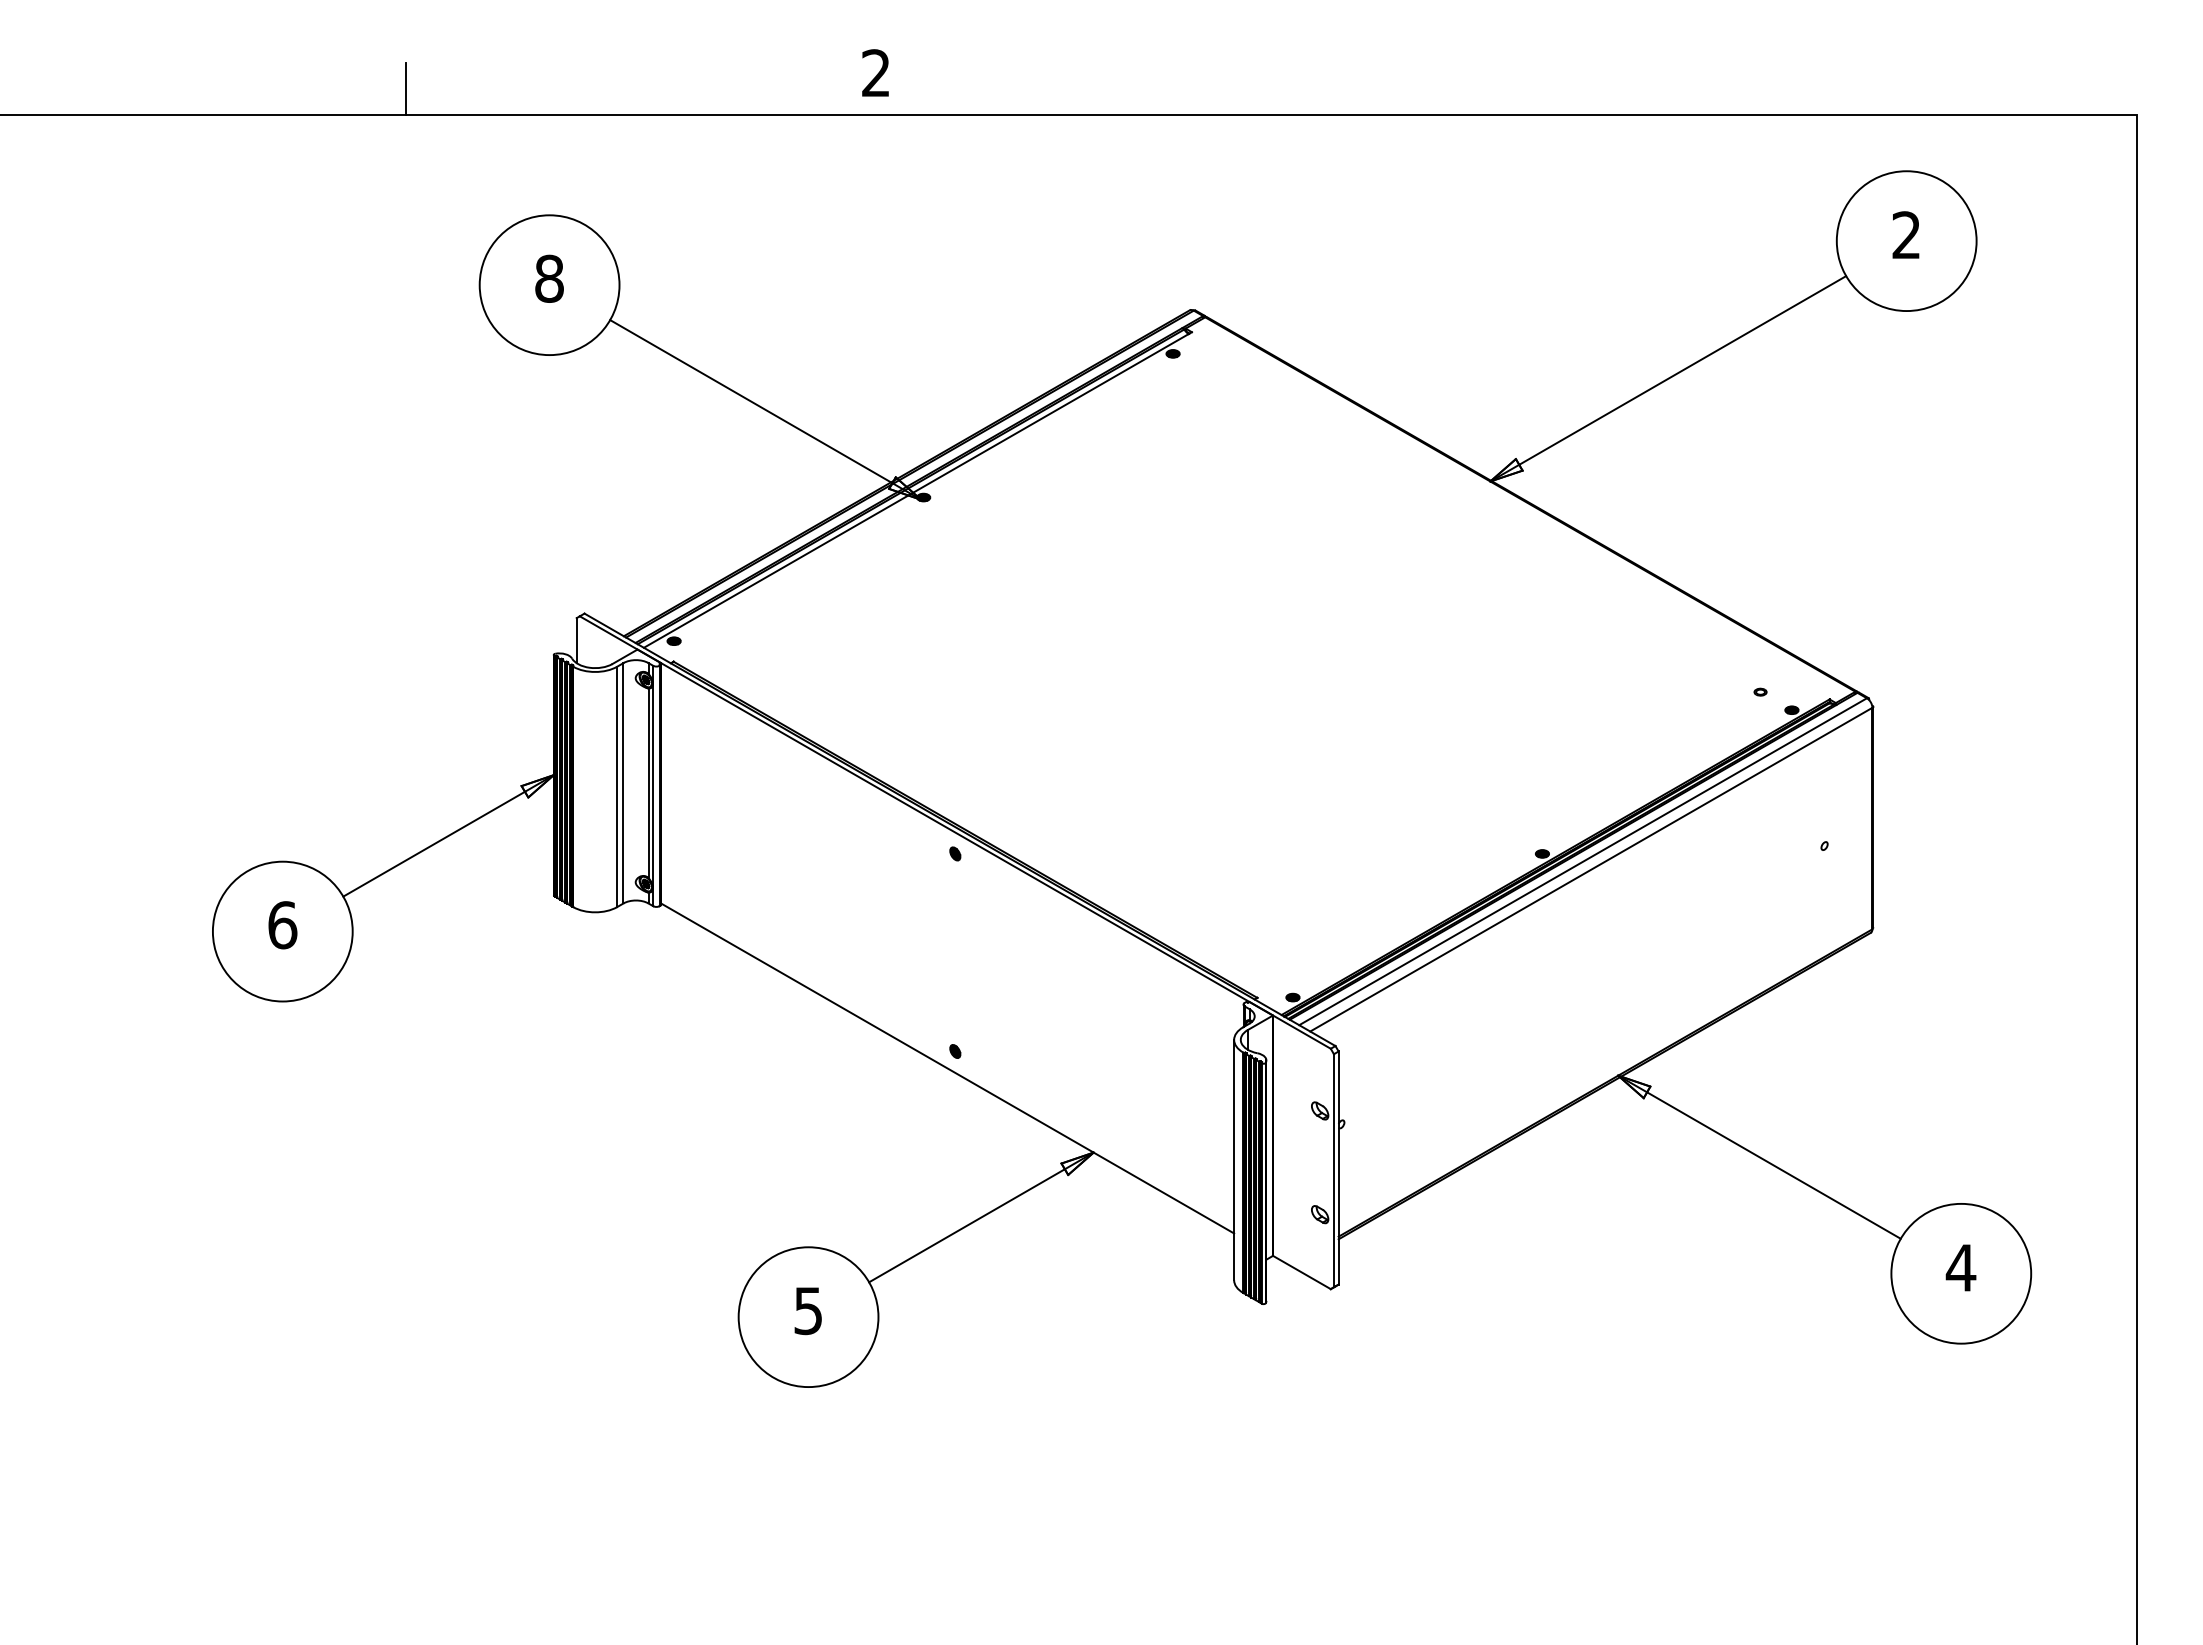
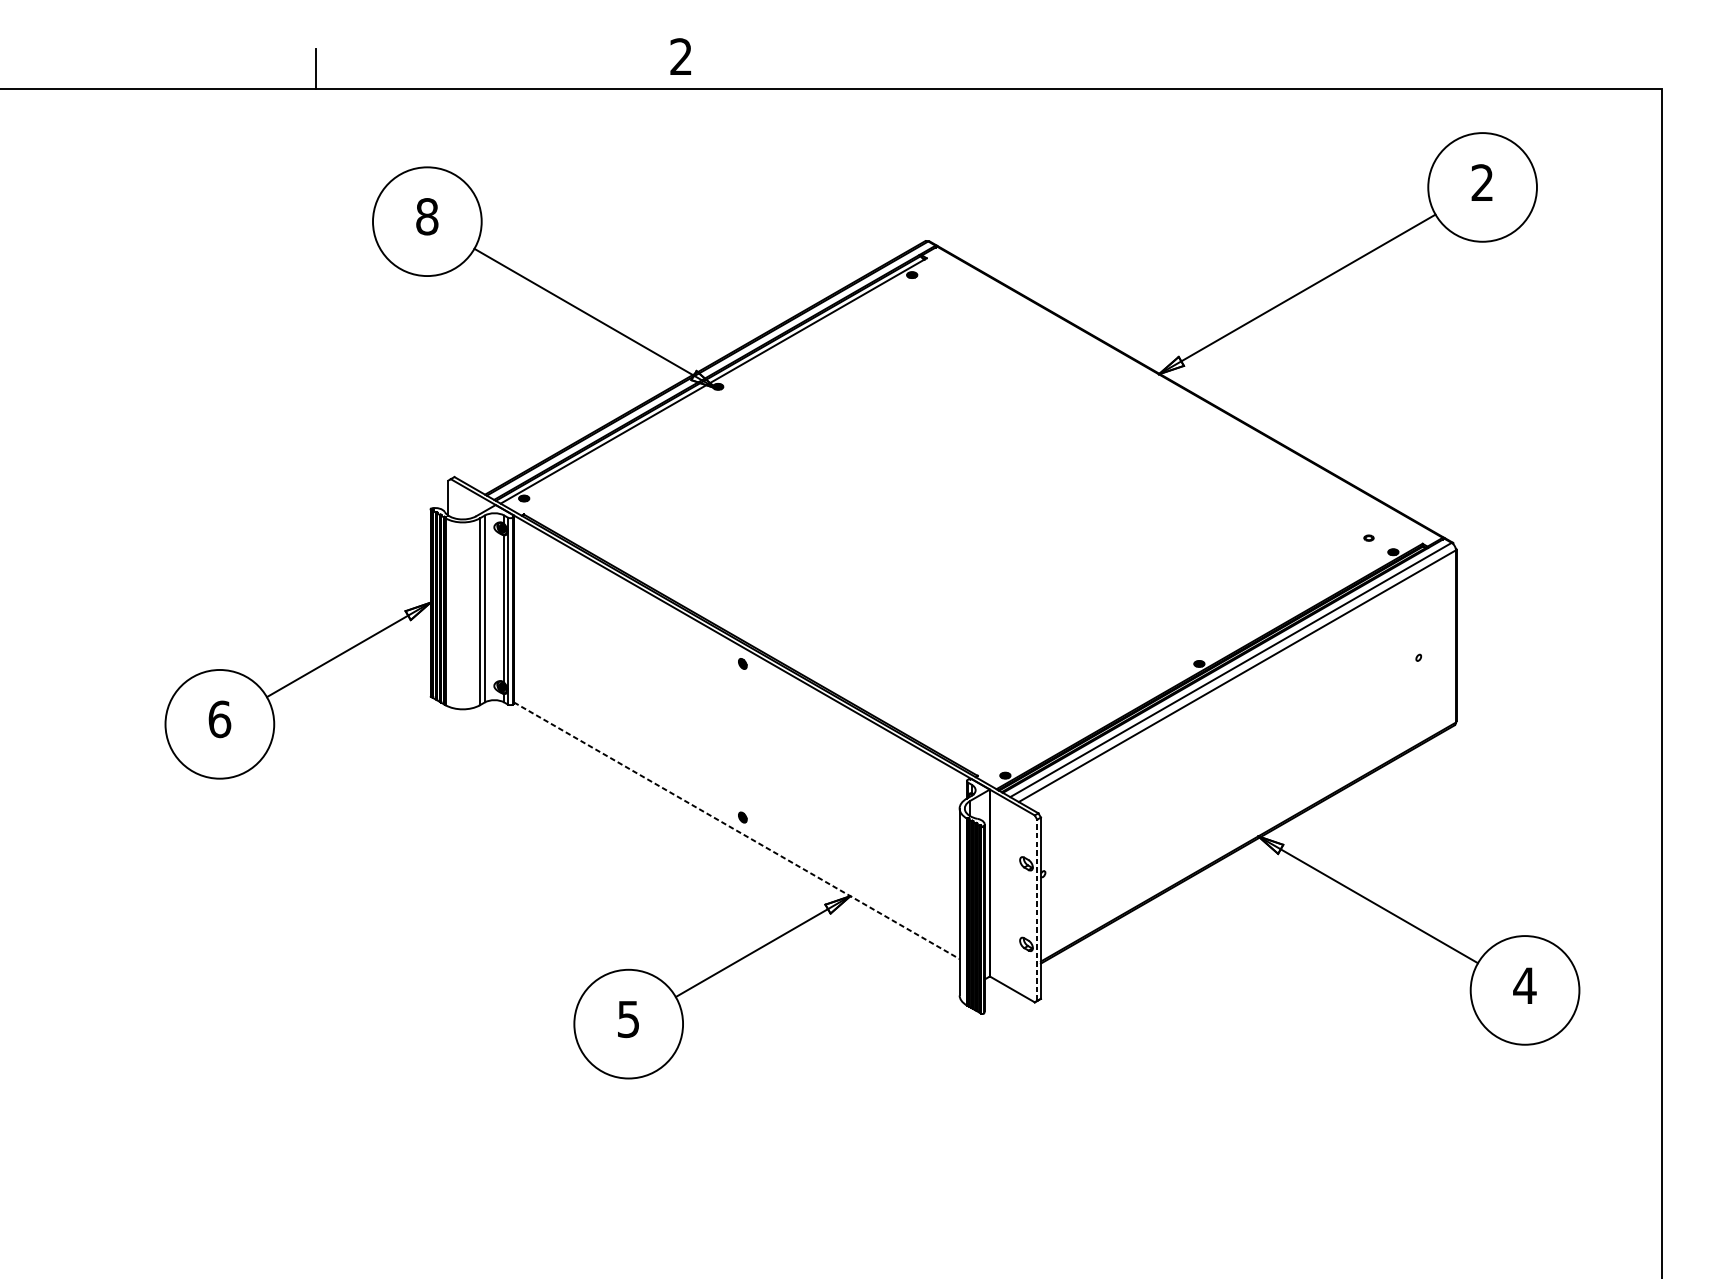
line: (947, 1068) -> (736, 830), solid -> dashed
line: (1333, 1170) -> (1036, 910), solid -> dashed

